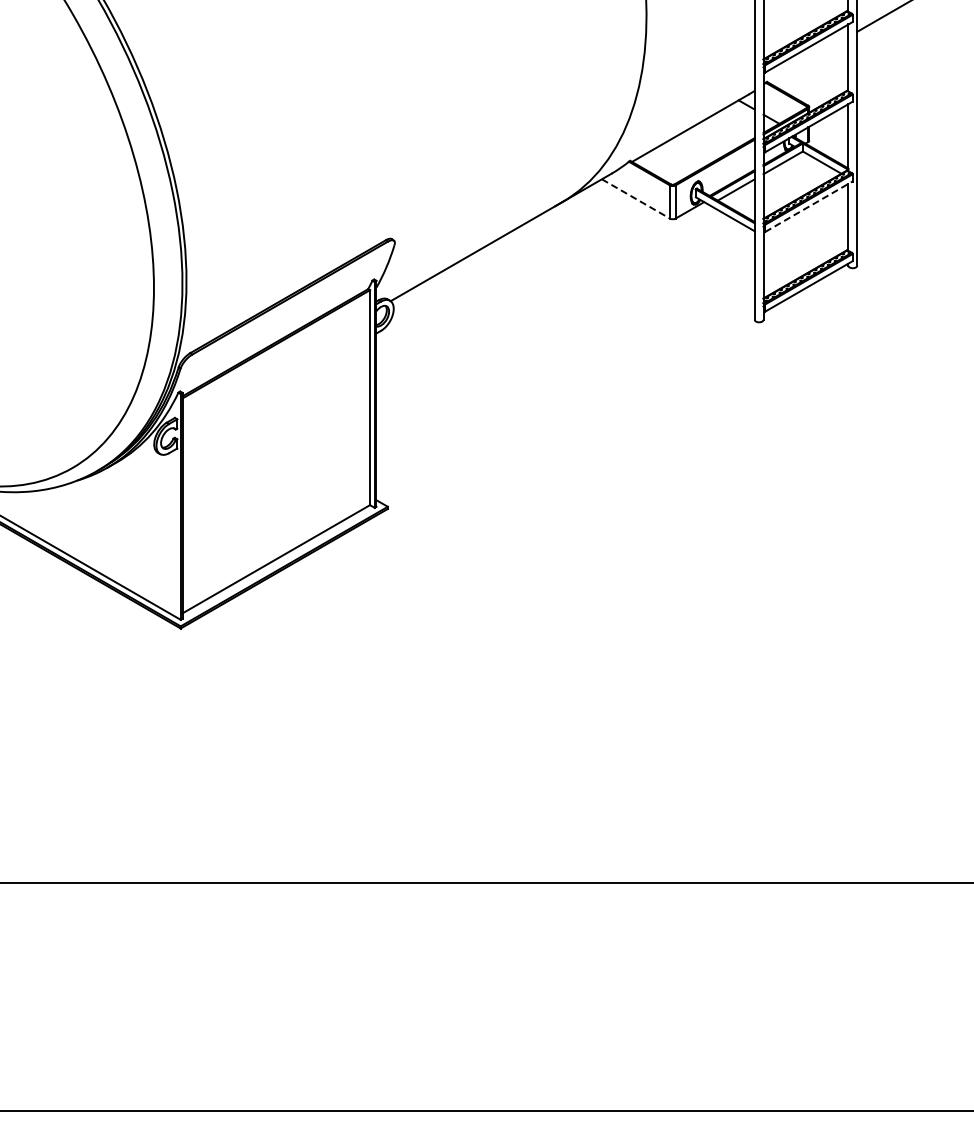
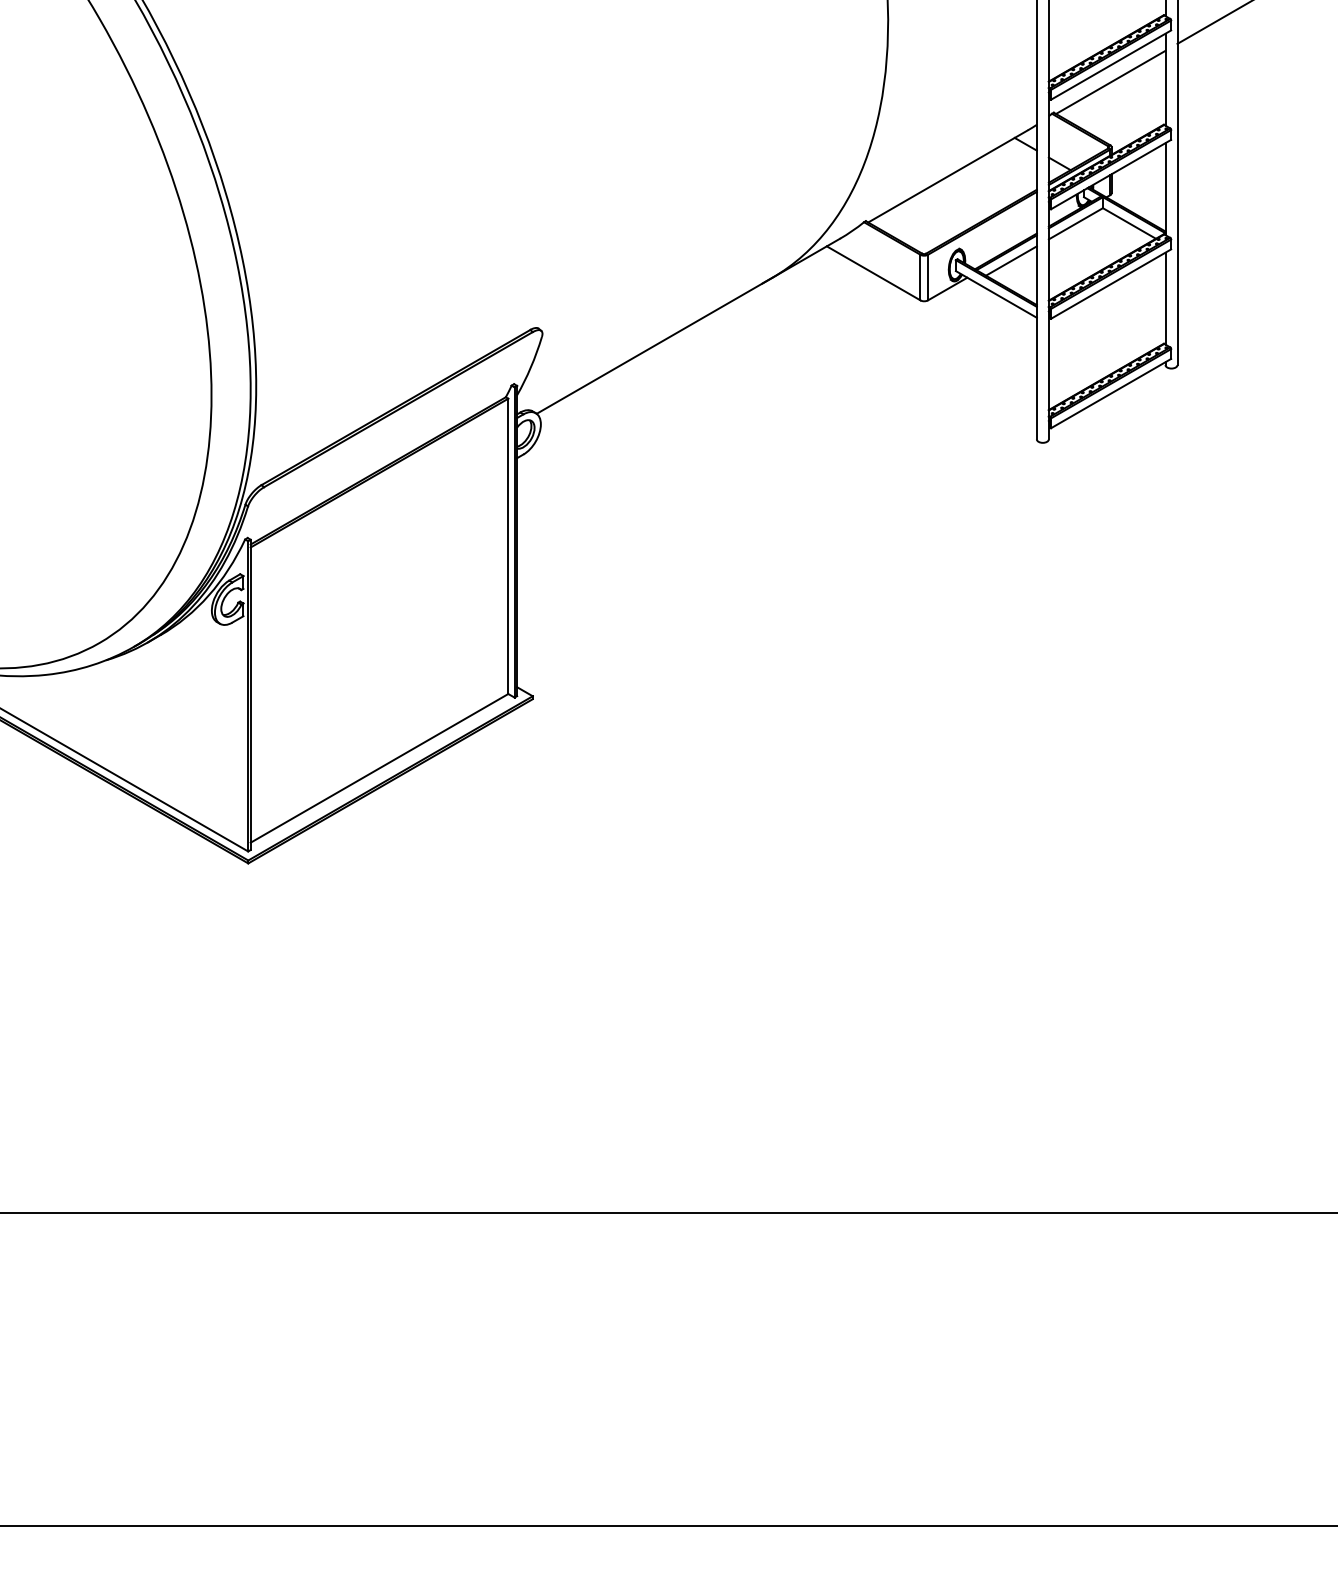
line: (808, 59) -> (1110, 81), added
line: (636, 199) -> (874, 274), dashed -> solid
line: (809, 206) -> (1112, 283), dashed -> solid

